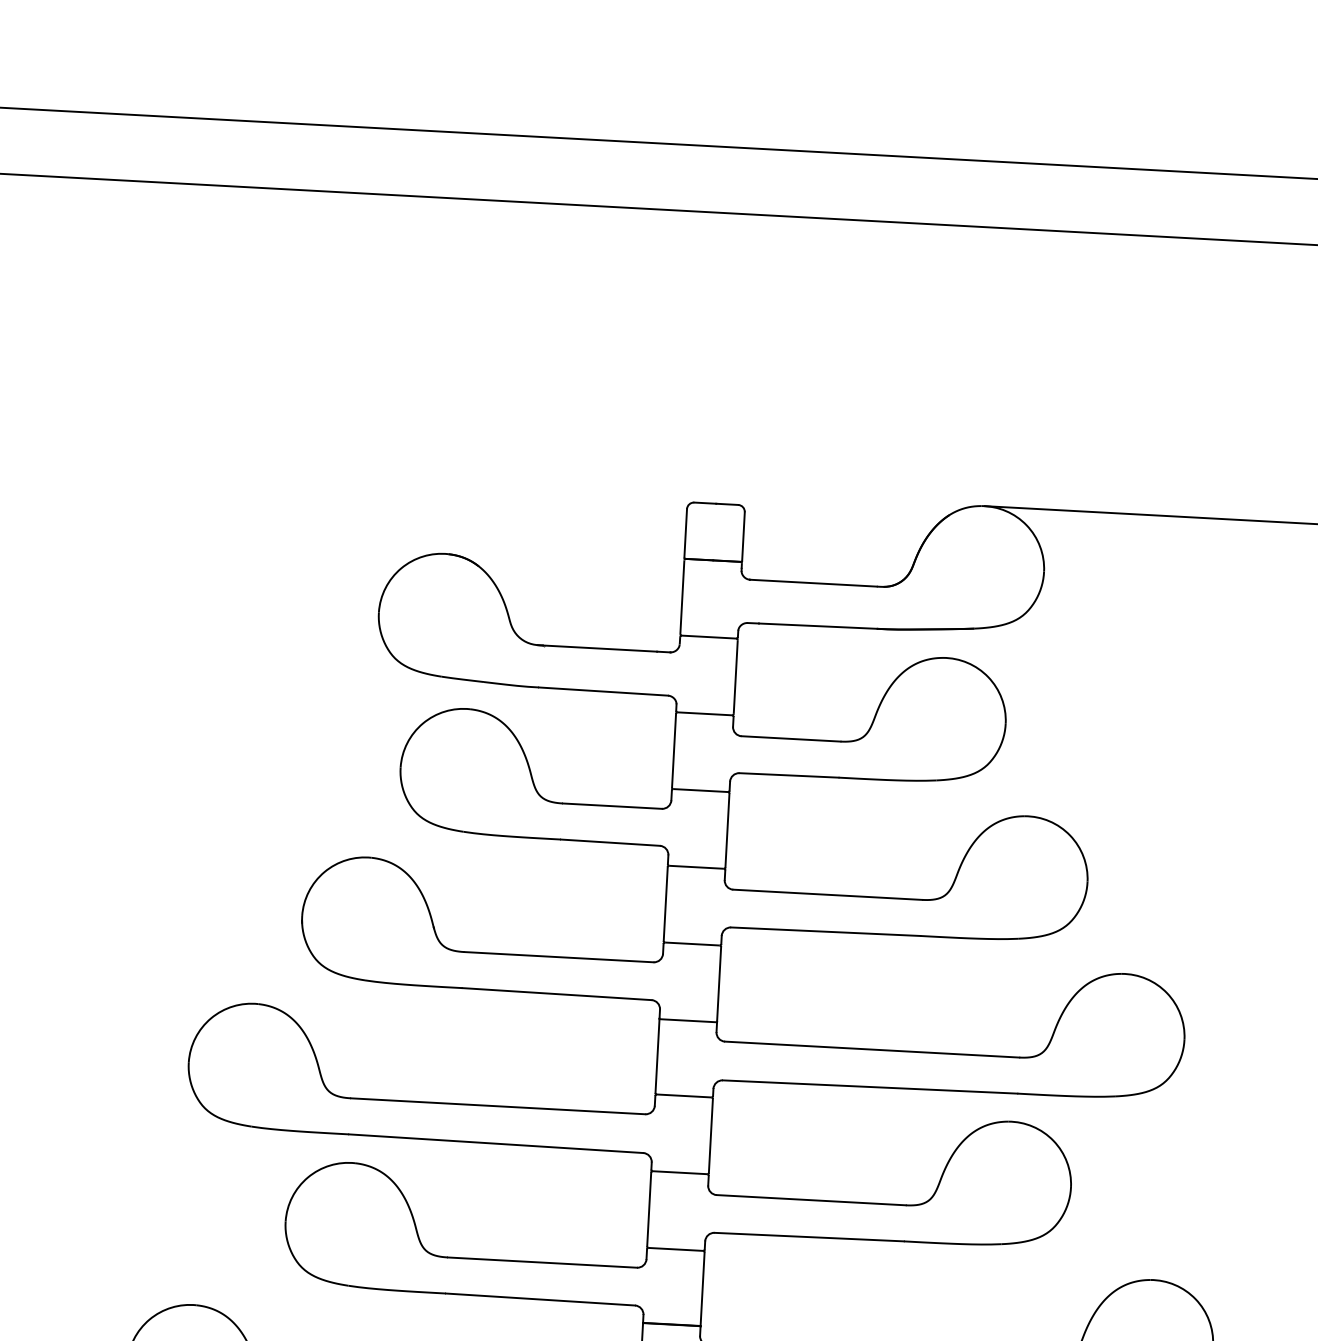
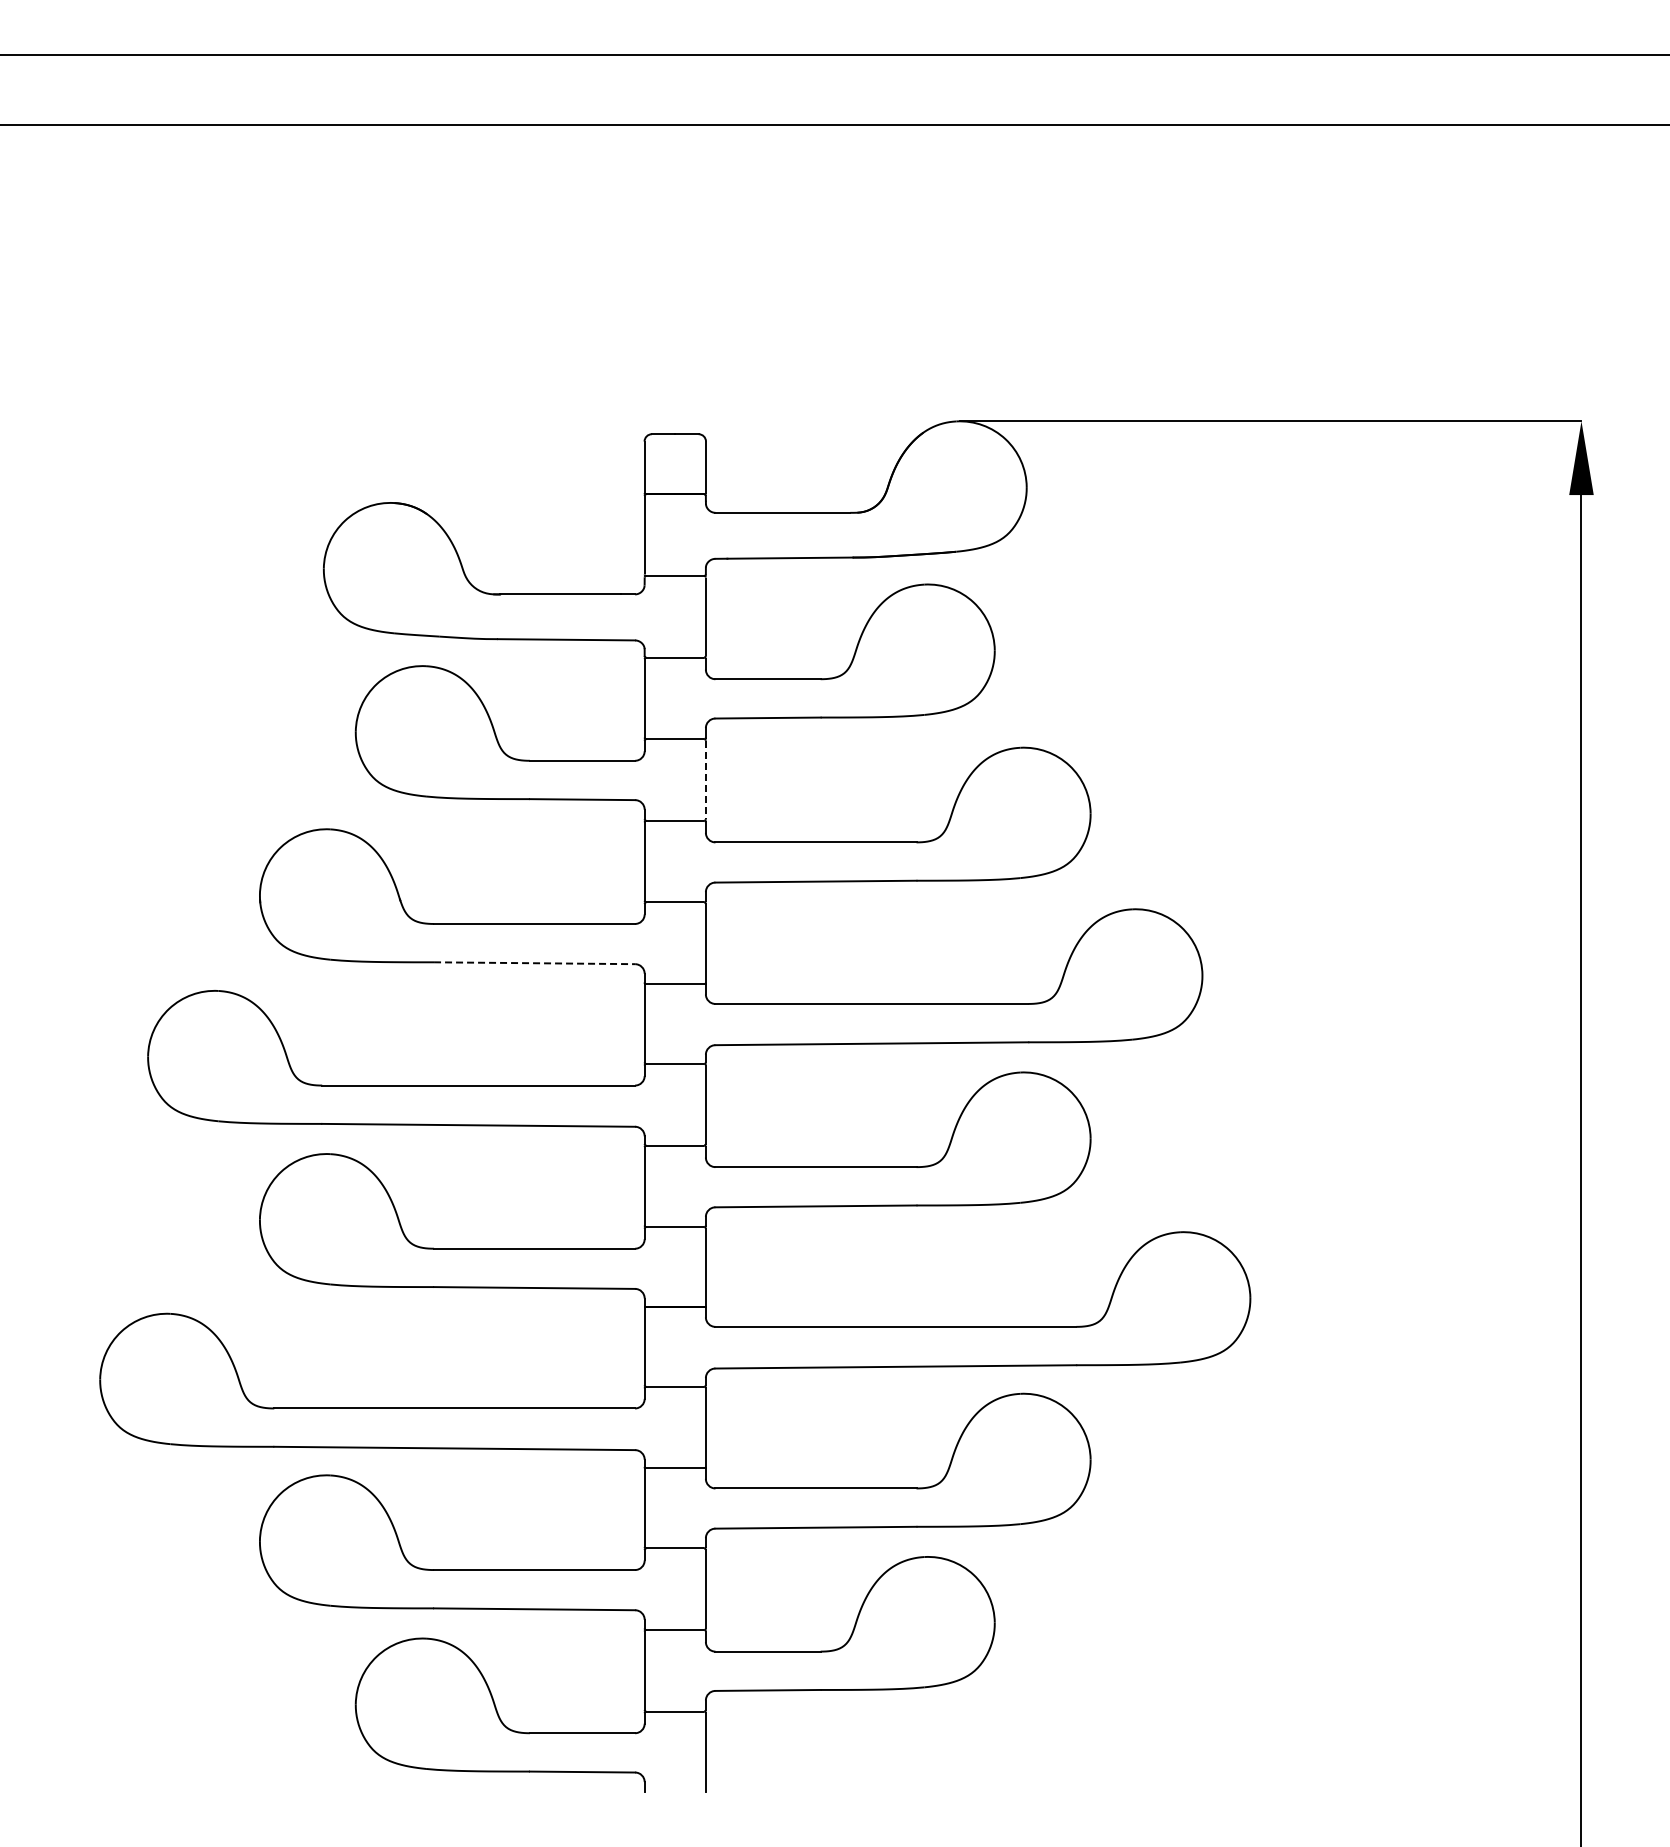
line: (727, 830) -> (705, 780), solid -> dashed
line: (556, 994) -> (534, 963), solid -> dashed

